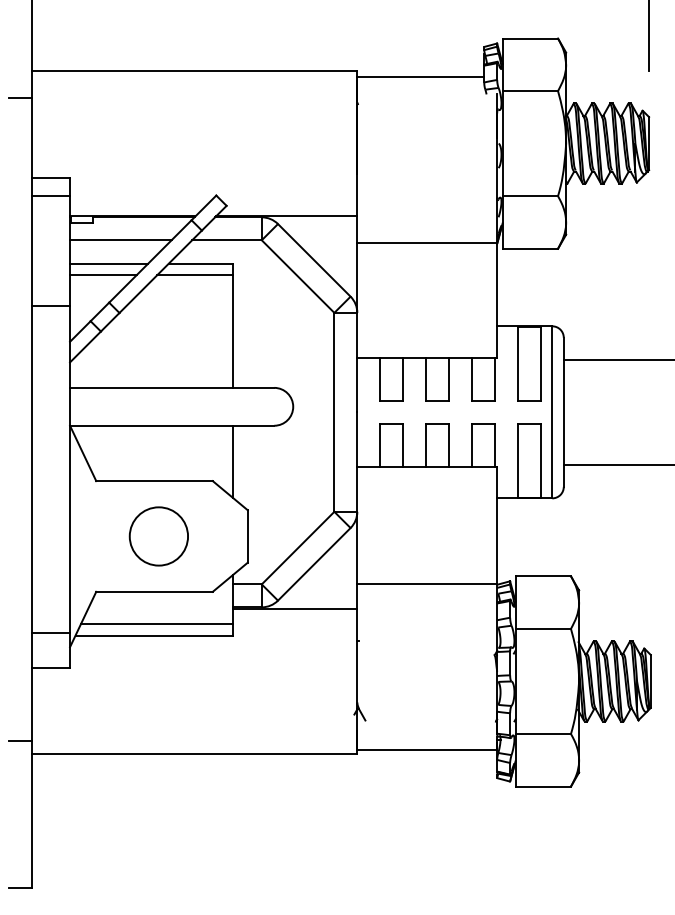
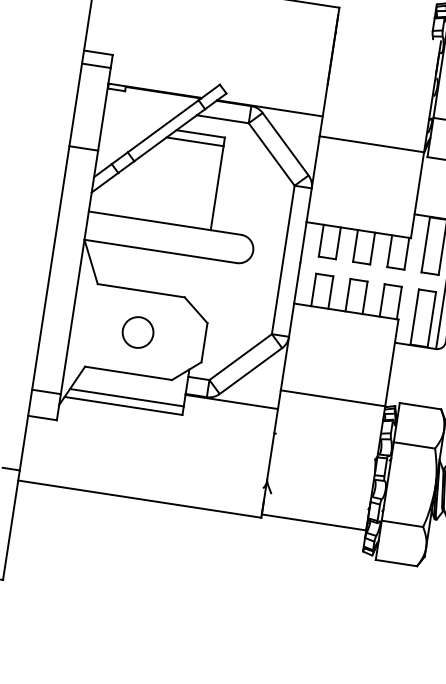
line: (420, 76) -> (385, 19), removed
line: (120, 240) -> (143, 107), removed
line: (109, 263) -> (132, 123), removed
line: (103, 275) -> (126, 131), removed
line: (233, 461) -> (202, 285), removed
circle: (158, 536) -> (137, 332), size x0.7

